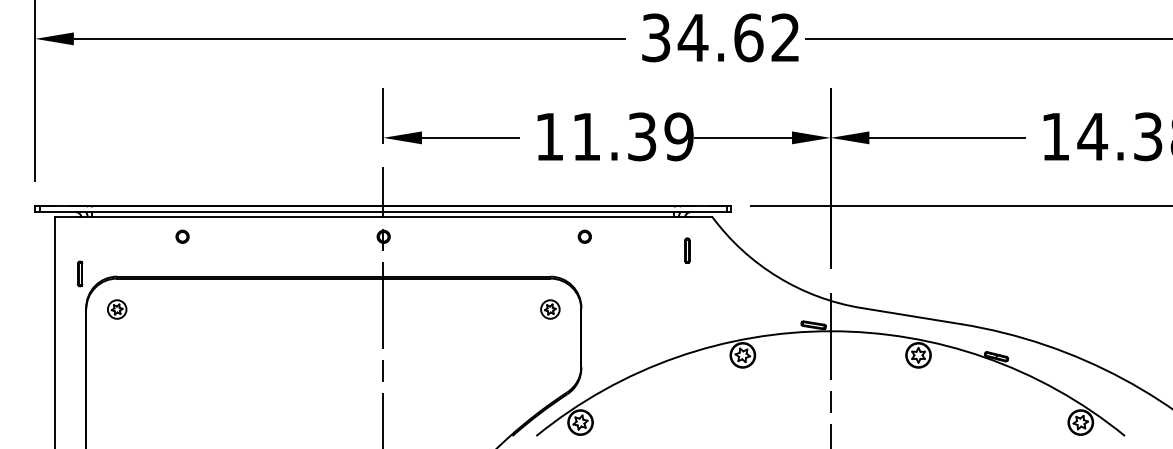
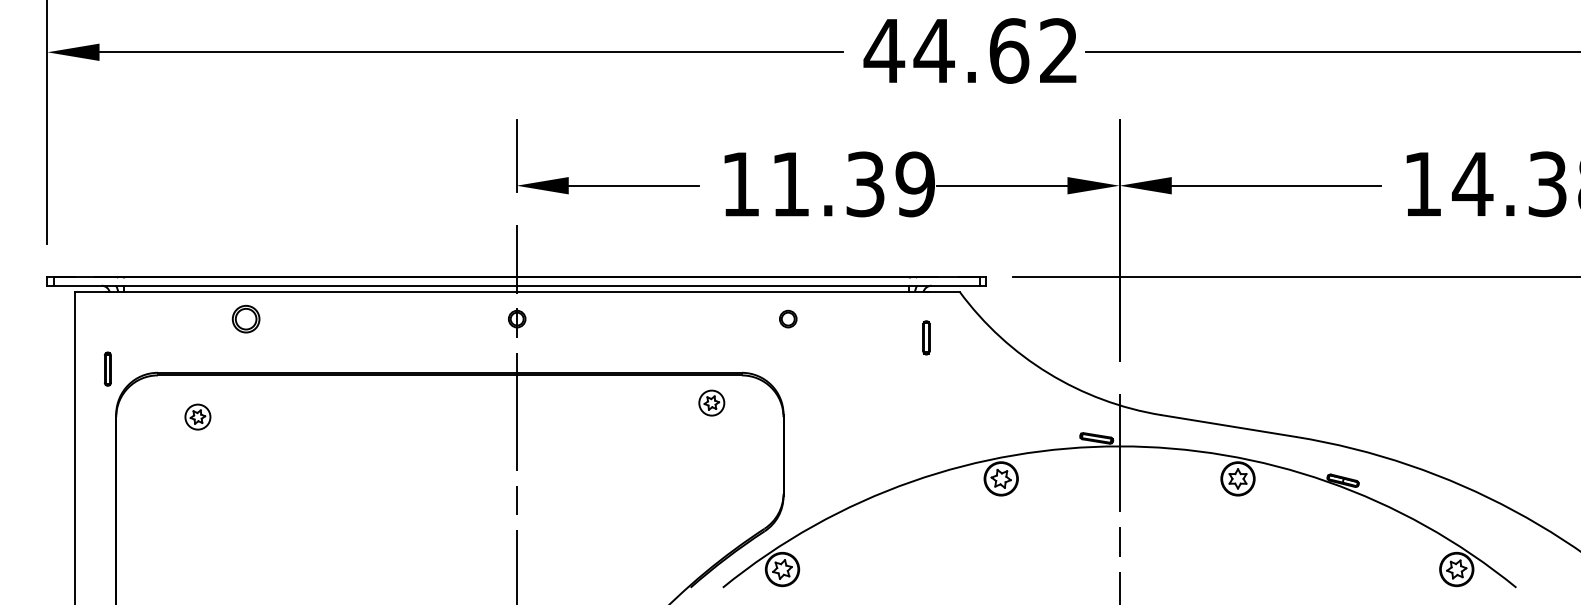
text: (656, 37) -> (884, 50), 34.62 -> 44.62
part: (182, 236) -> (245, 318), size x1.6
part: (116, 309) -> (197, 416), moved
part: (550, 309) -> (711, 402), moved

